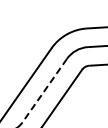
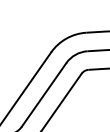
line: (44, 90) -> (44, 94), dashed -> solid

